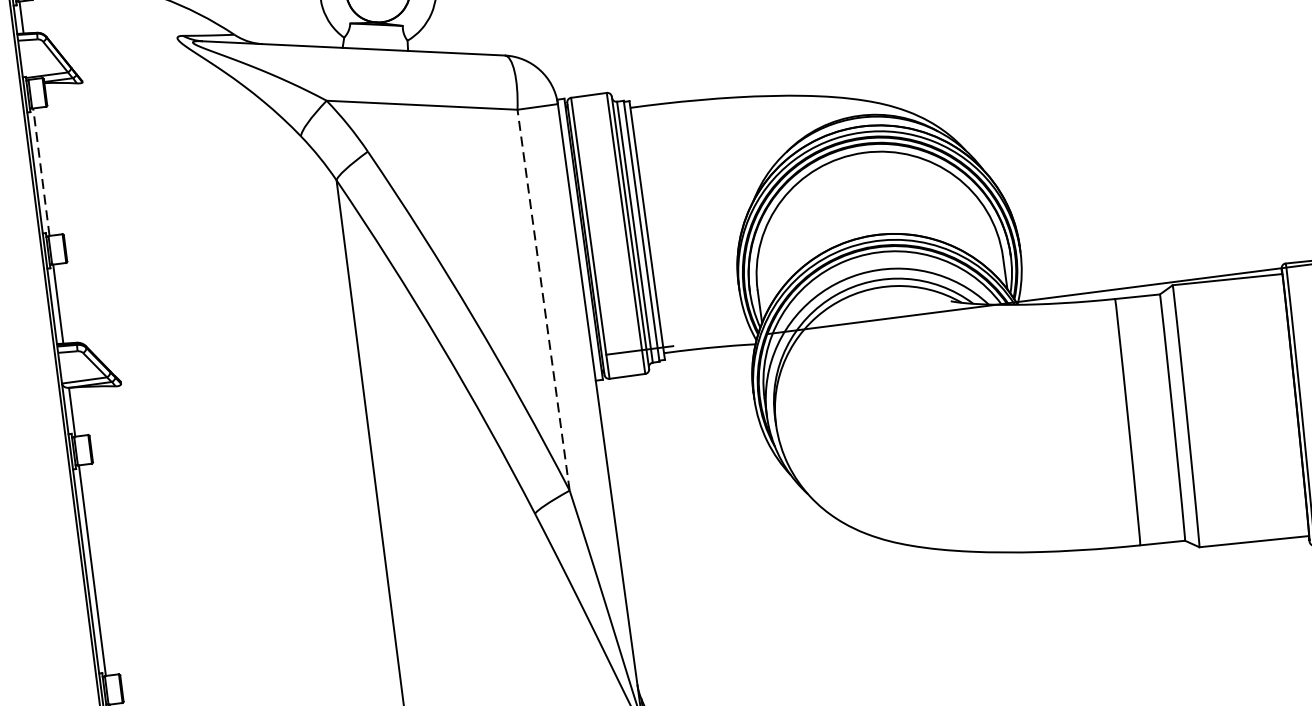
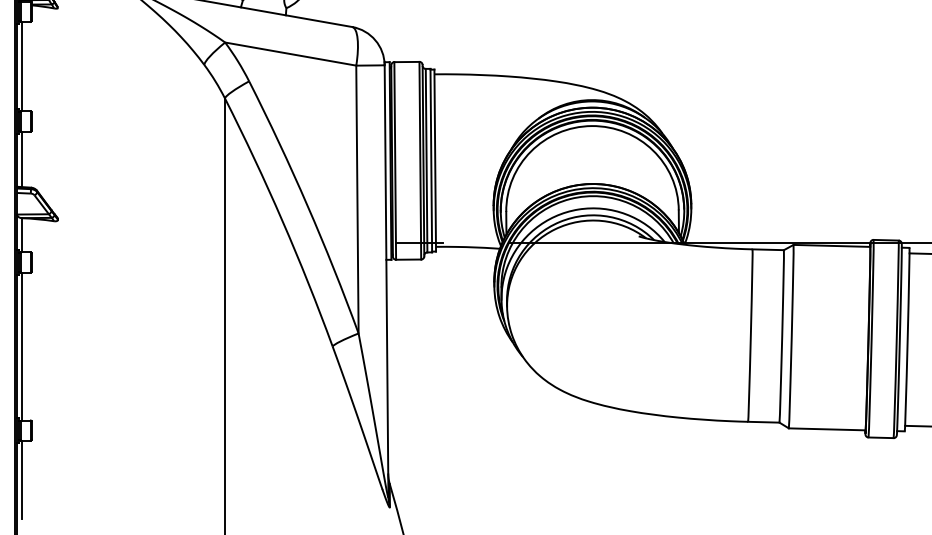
line: (41, 172) -> (21, 66), dashed -> solid
line: (543, 300) -> (357, 199), dashed -> solid

